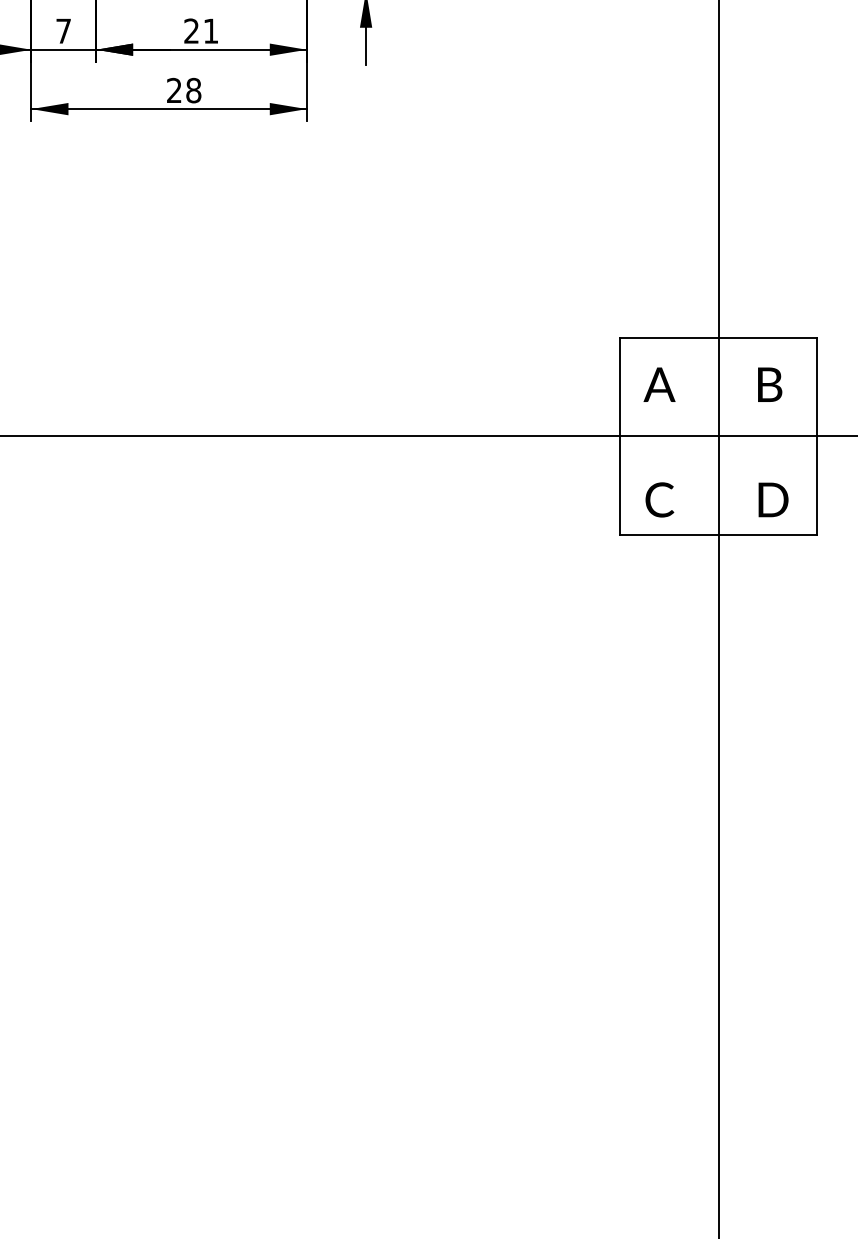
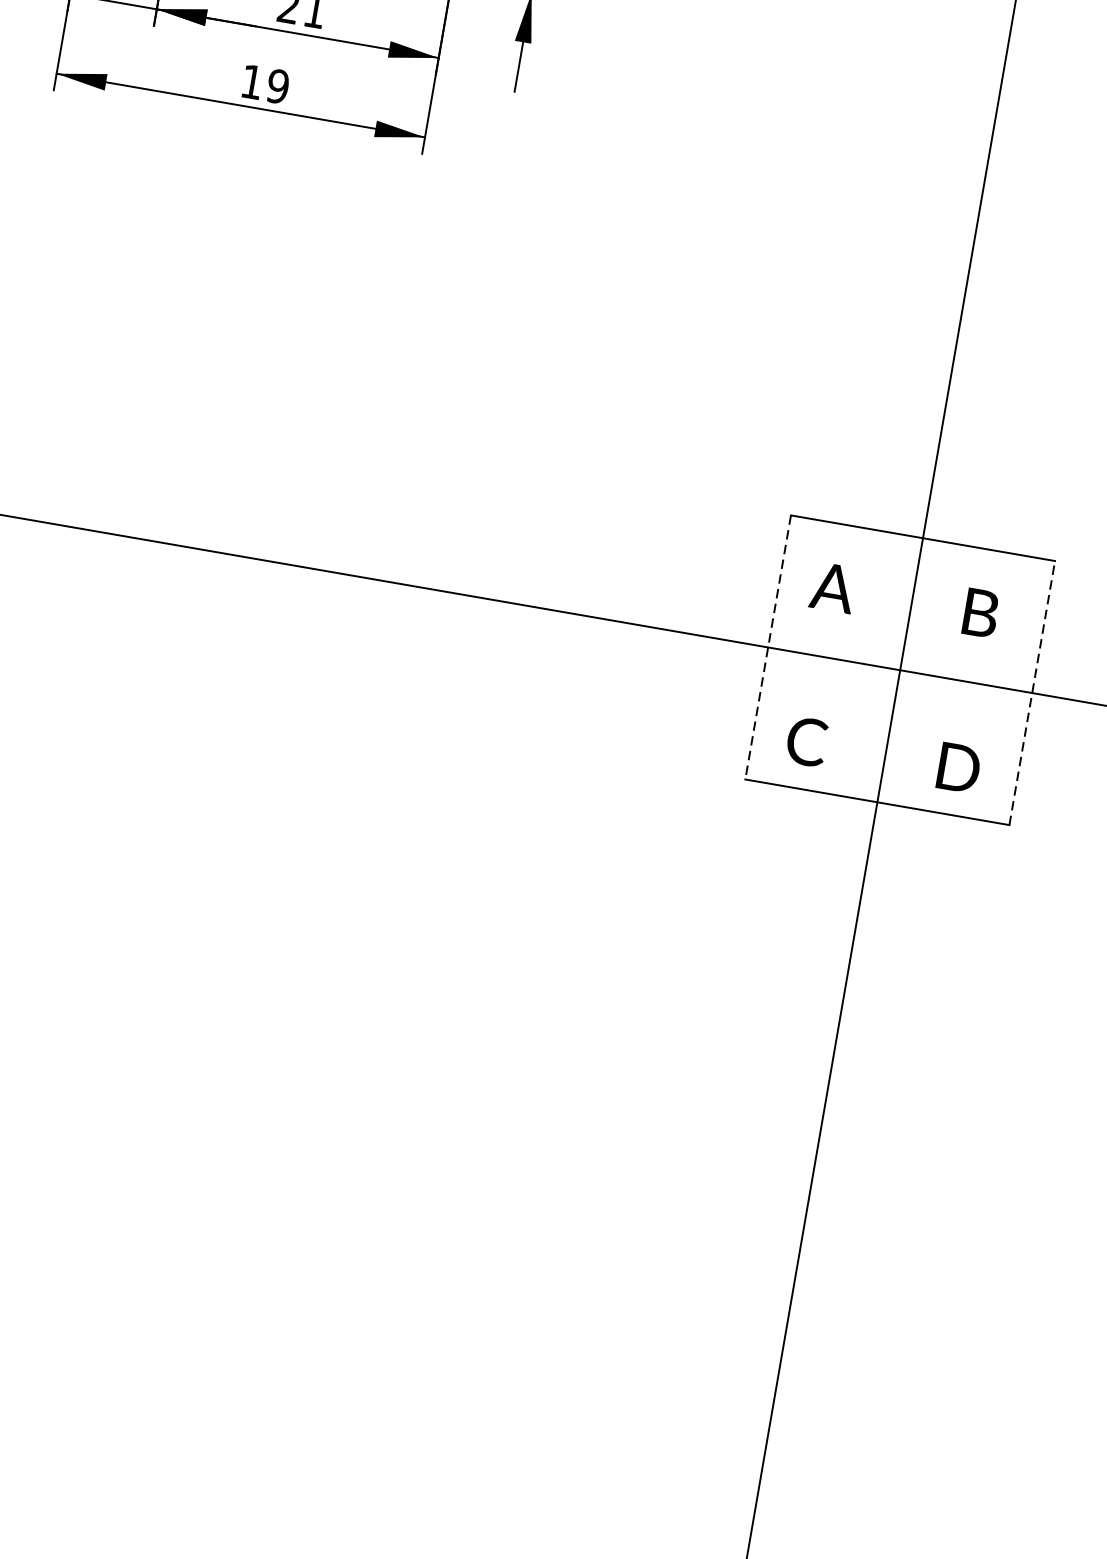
text: (184, 90) -> (265, 84), 28 -> 19
line: (619, 436) -> (767, 647), solid -> dashed
line: (817, 436) -> (1032, 693), solid -> dashed

